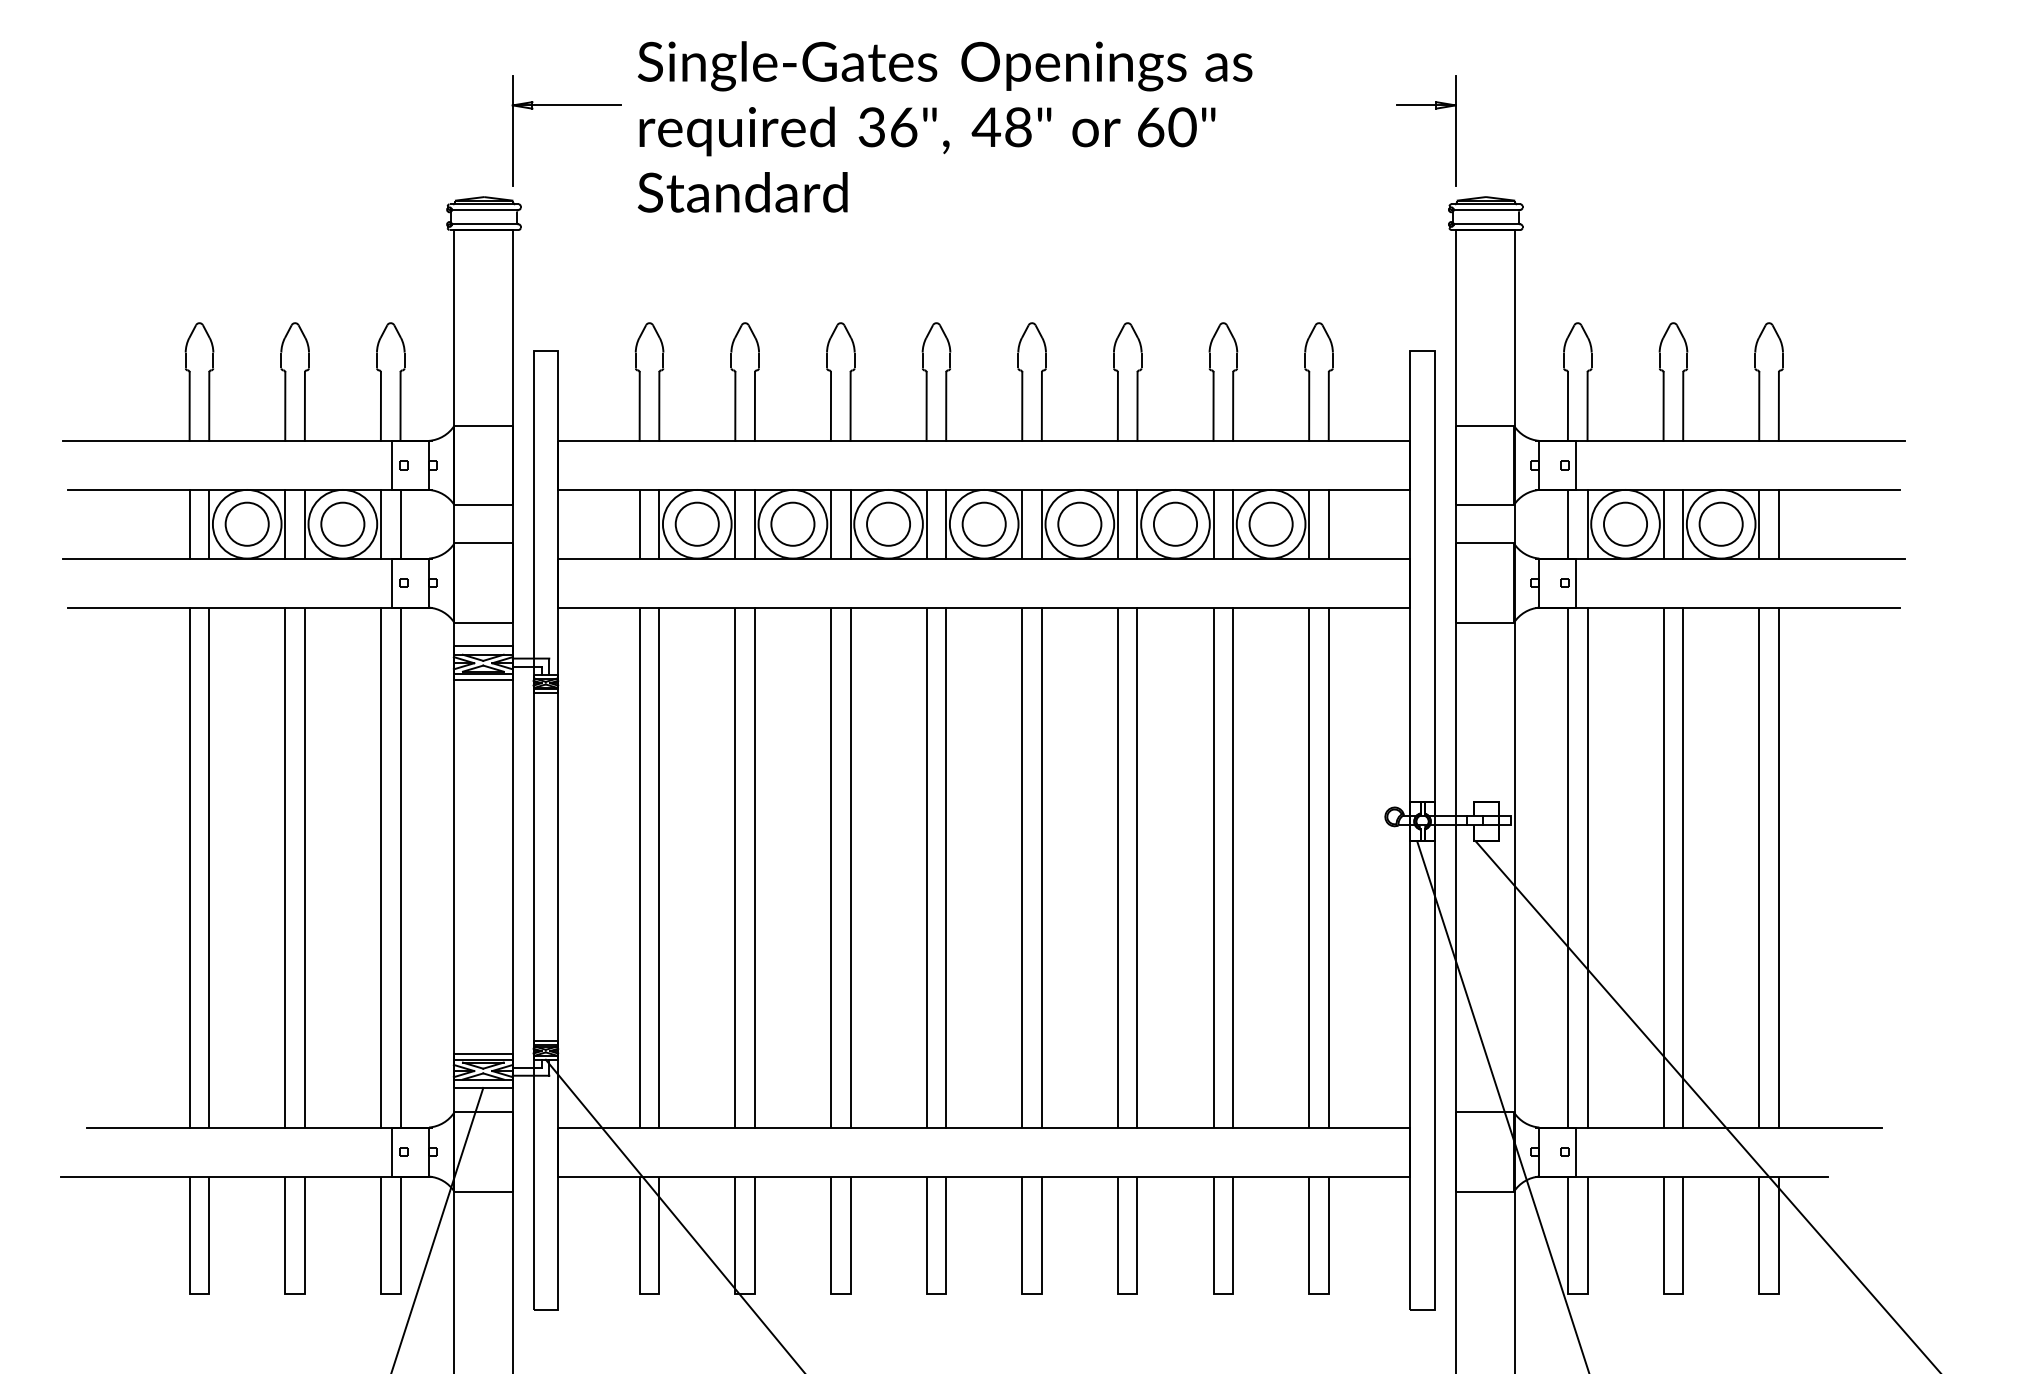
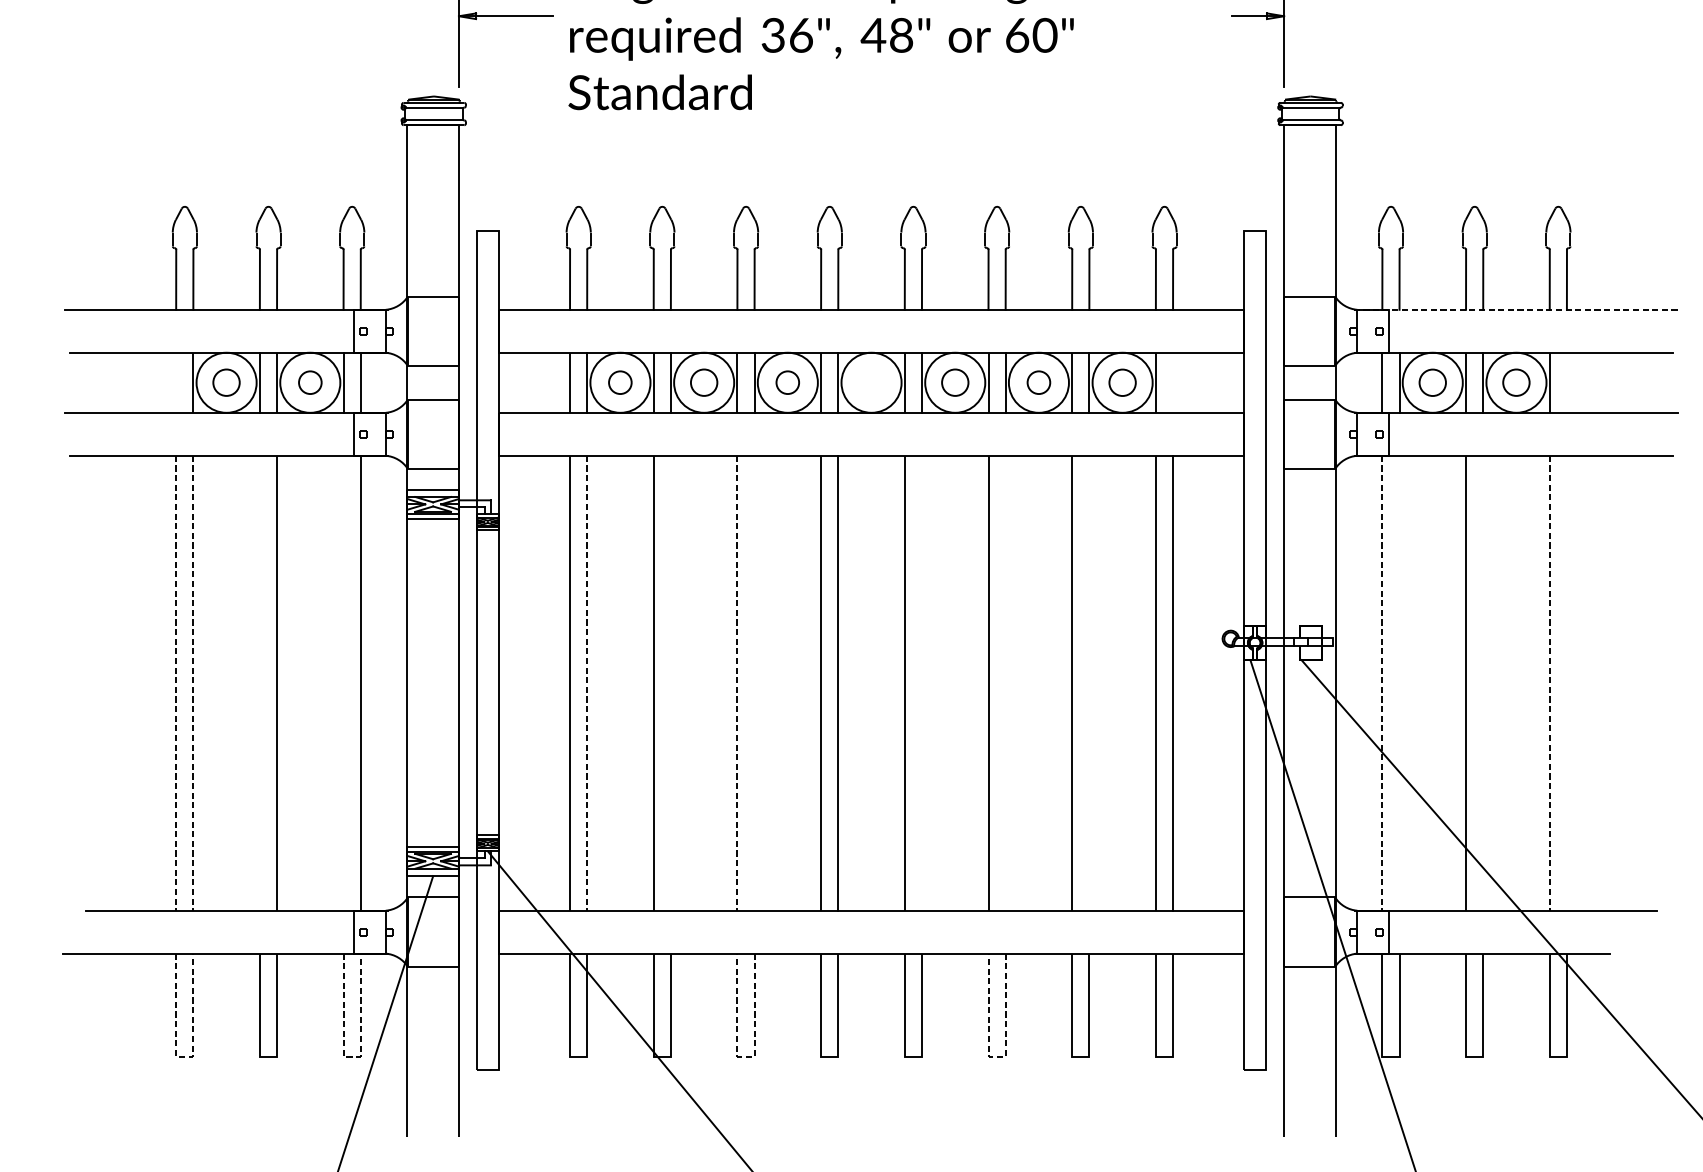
line: (1722, 440) -> (1517, 309), solid -> dashed
line: (189, 523) -> (176, 382), removed
circle: (246, 523) -> (225, 382), size x0.7
circle: (342, 523) -> (309, 382), size x0.6
circle: (696, 523) -> (619, 382), size x0.6
circle: (792, 523) -> (703, 382), size x0.7
circle: (888, 523) -> (787, 382), size x0.6
circle: (983, 523) -> (870, 382), removed
circle: (1079, 523) -> (954, 382), size x0.7
circle: (1175, 523) -> (1038, 382), size x0.6
circle: (1270, 523) -> (1122, 382), size x0.7
line: (1328, 523) -> (1172, 382), removed
circle: (1625, 523) -> (1432, 382), size x0.7
circle: (1720, 523) -> (1515, 382), size x0.7
line: (1778, 523) -> (1566, 382), removed
line: (189, 867) -> (176, 683), solid -> dashed
line: (209, 867) -> (193, 683), solid -> dashed
line: (285, 867) -> (260, 683), removed
line: (380, 867) -> (343, 683), removed
line: (659, 867) -> (587, 683), solid -> dashed
line: (754, 867) -> (670, 683), removed
line: (830, 867) -> (737, 683), solid -> dashed
line: (850, 867) -> (754, 683), removed
line: (1041, 867) -> (921, 683), removed
line: (1137, 867) -> (1005, 683), removed
line: (1233, 867) -> (1089, 683), removed
line: (1567, 867) -> (1381, 683), solid -> dashed
line: (1587, 867) -> (1399, 683), removed
line: (1683, 867) -> (1483, 683), removed
line: (1759, 867) -> (1549, 683), solid -> dashed
line: (1778, 867) -> (1566, 683), removed
line: (199, 1294) -> (184, 1056), solid -> dashed
line: (390, 1294) -> (351, 1056), solid -> dashed
line: (840, 1294) -> (745, 1056), solid -> dashed
line: (1127, 1294) -> (996, 1056), solid -> dashed

